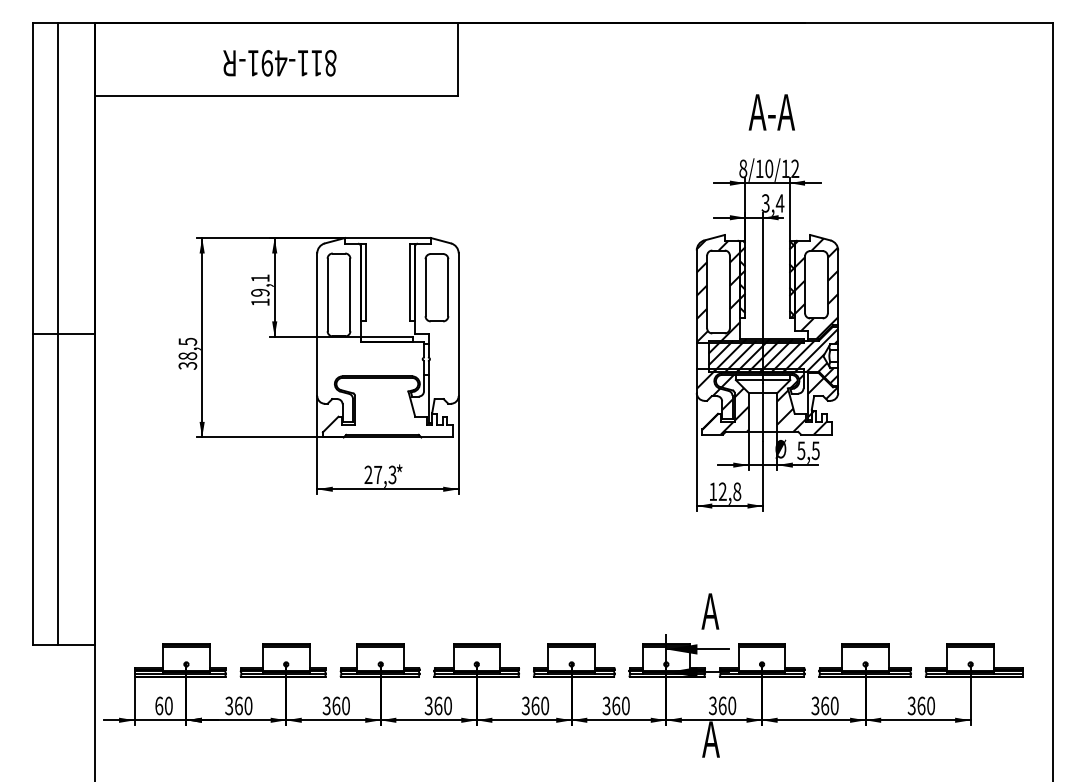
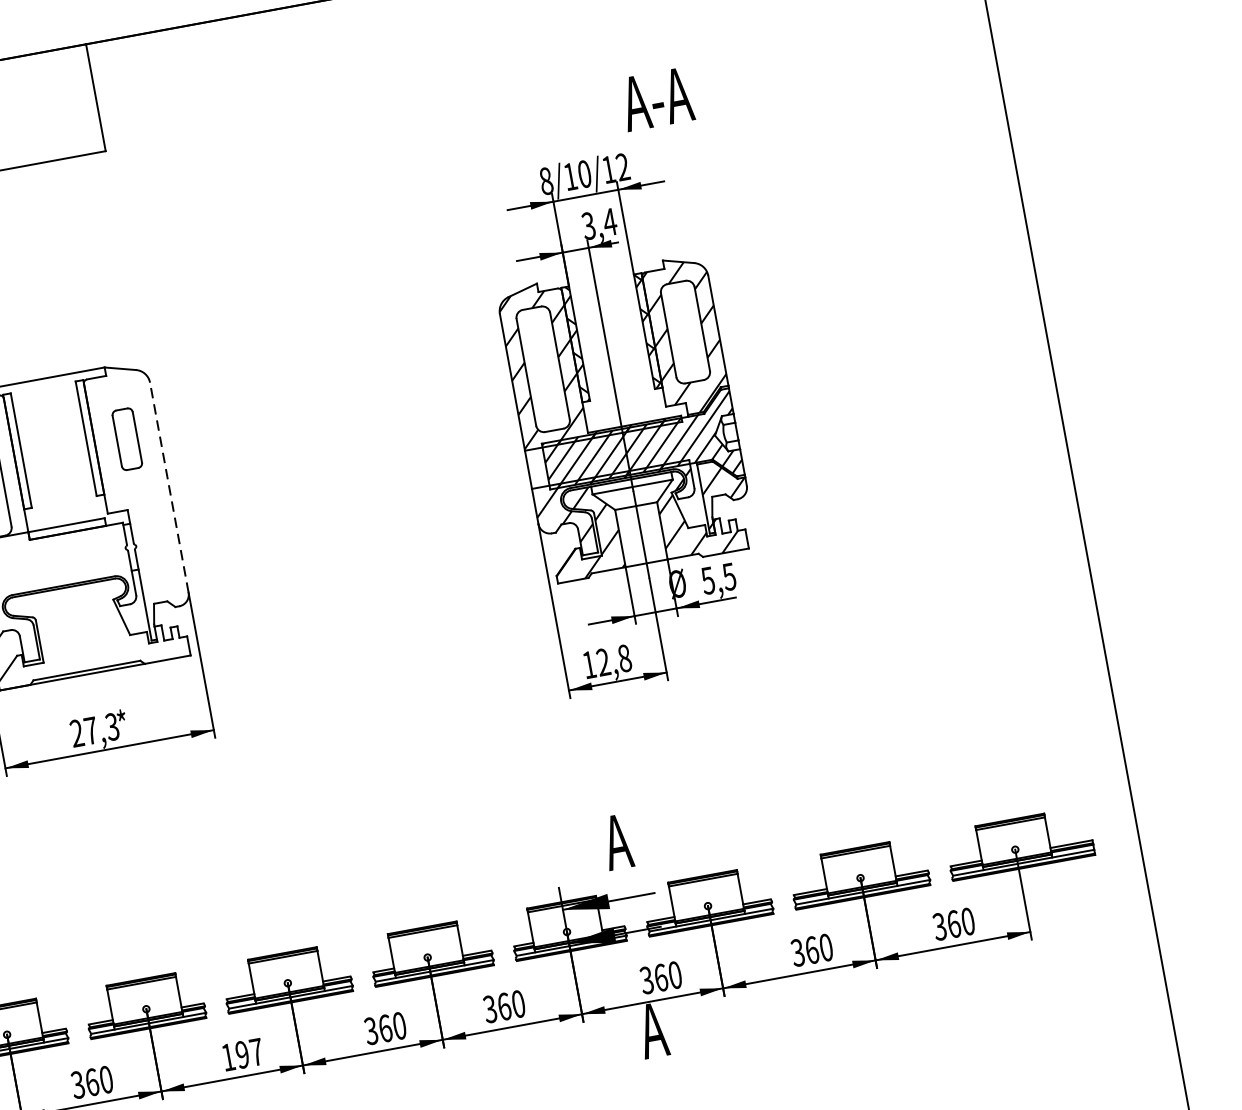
text: (771, 112) -> (656, 99), moved
part: (436, 287) -> (126, 438), size x0.6
line: (458, 324) -> (168, 487), solid -> dashed
text: (438, 705) -> (242, 1054), 360 -> 197

